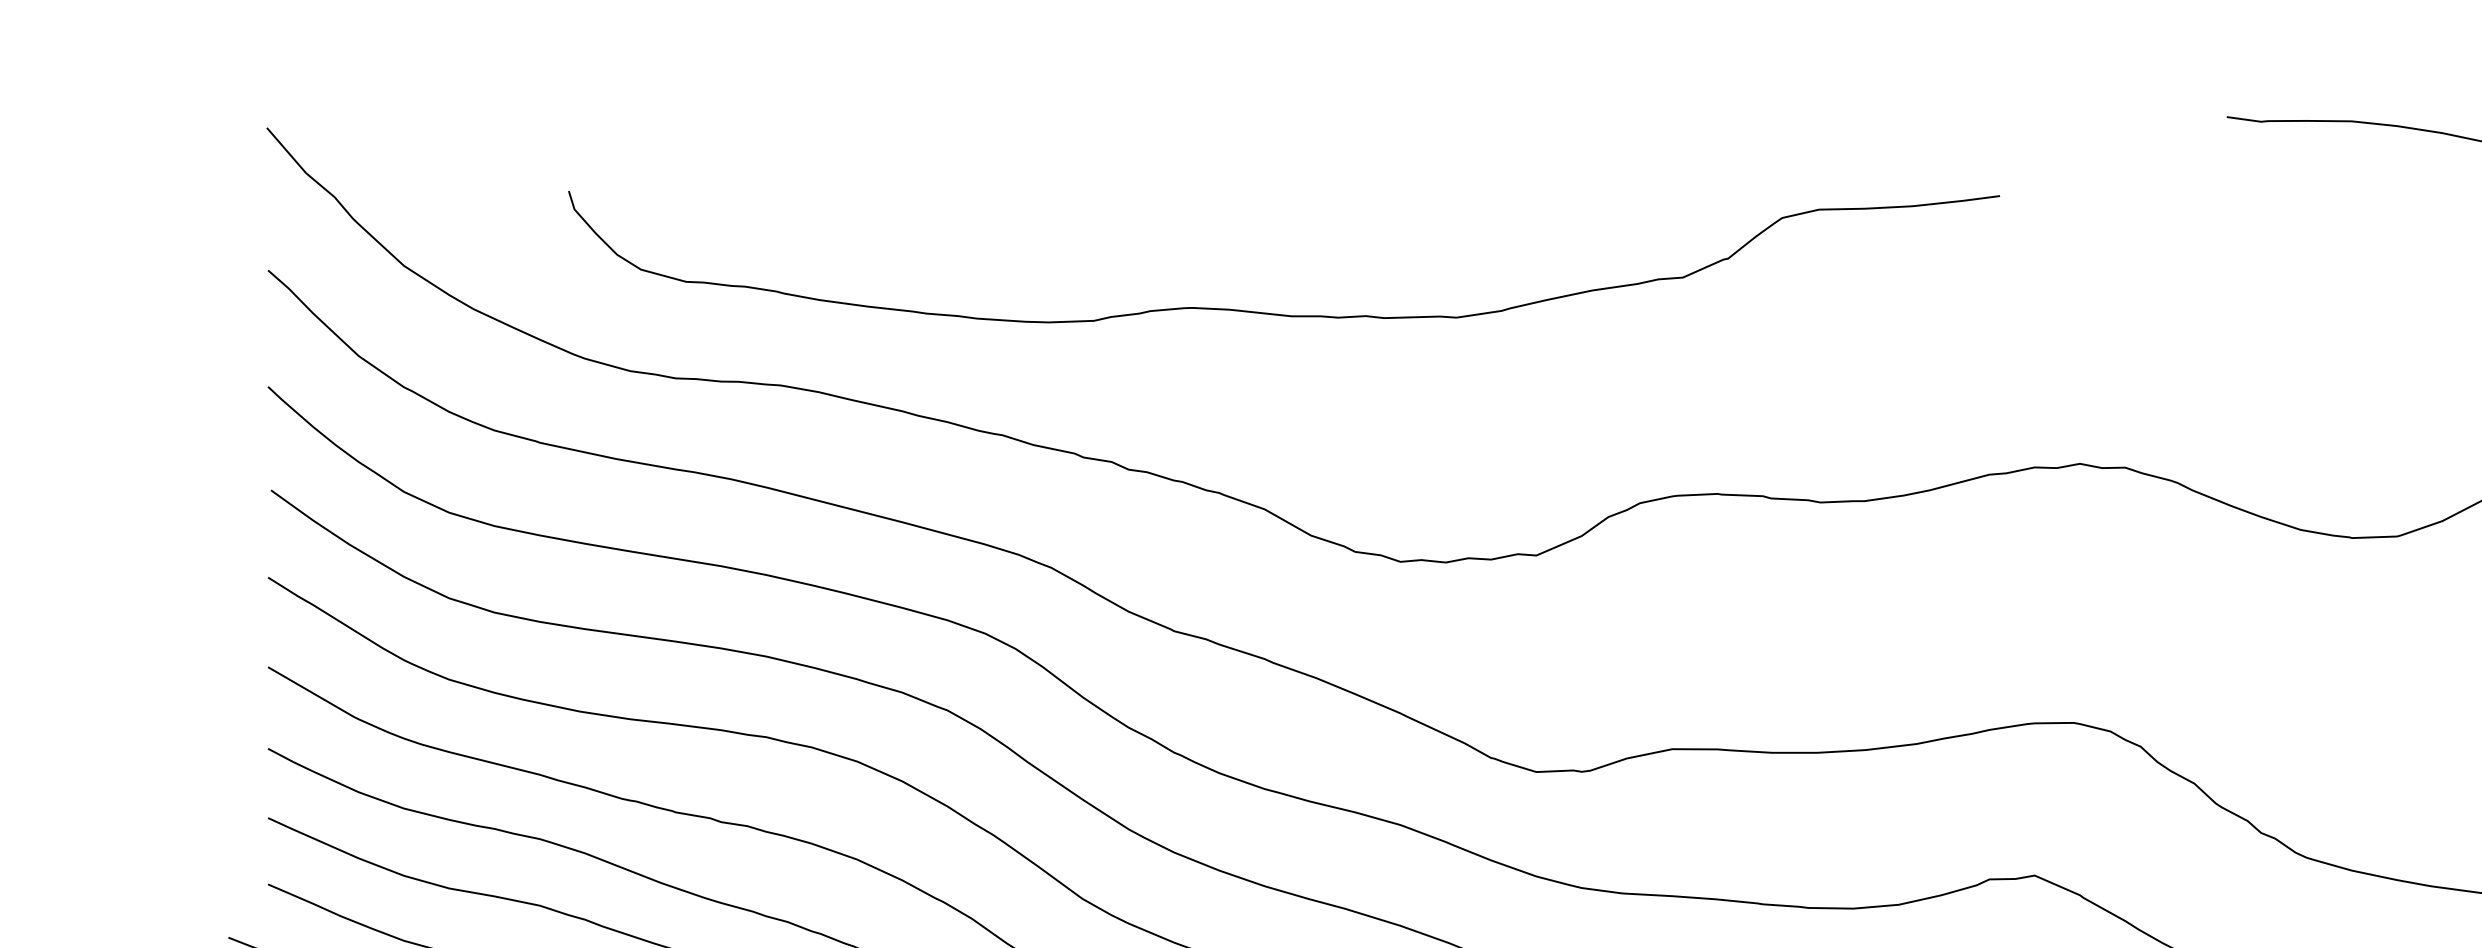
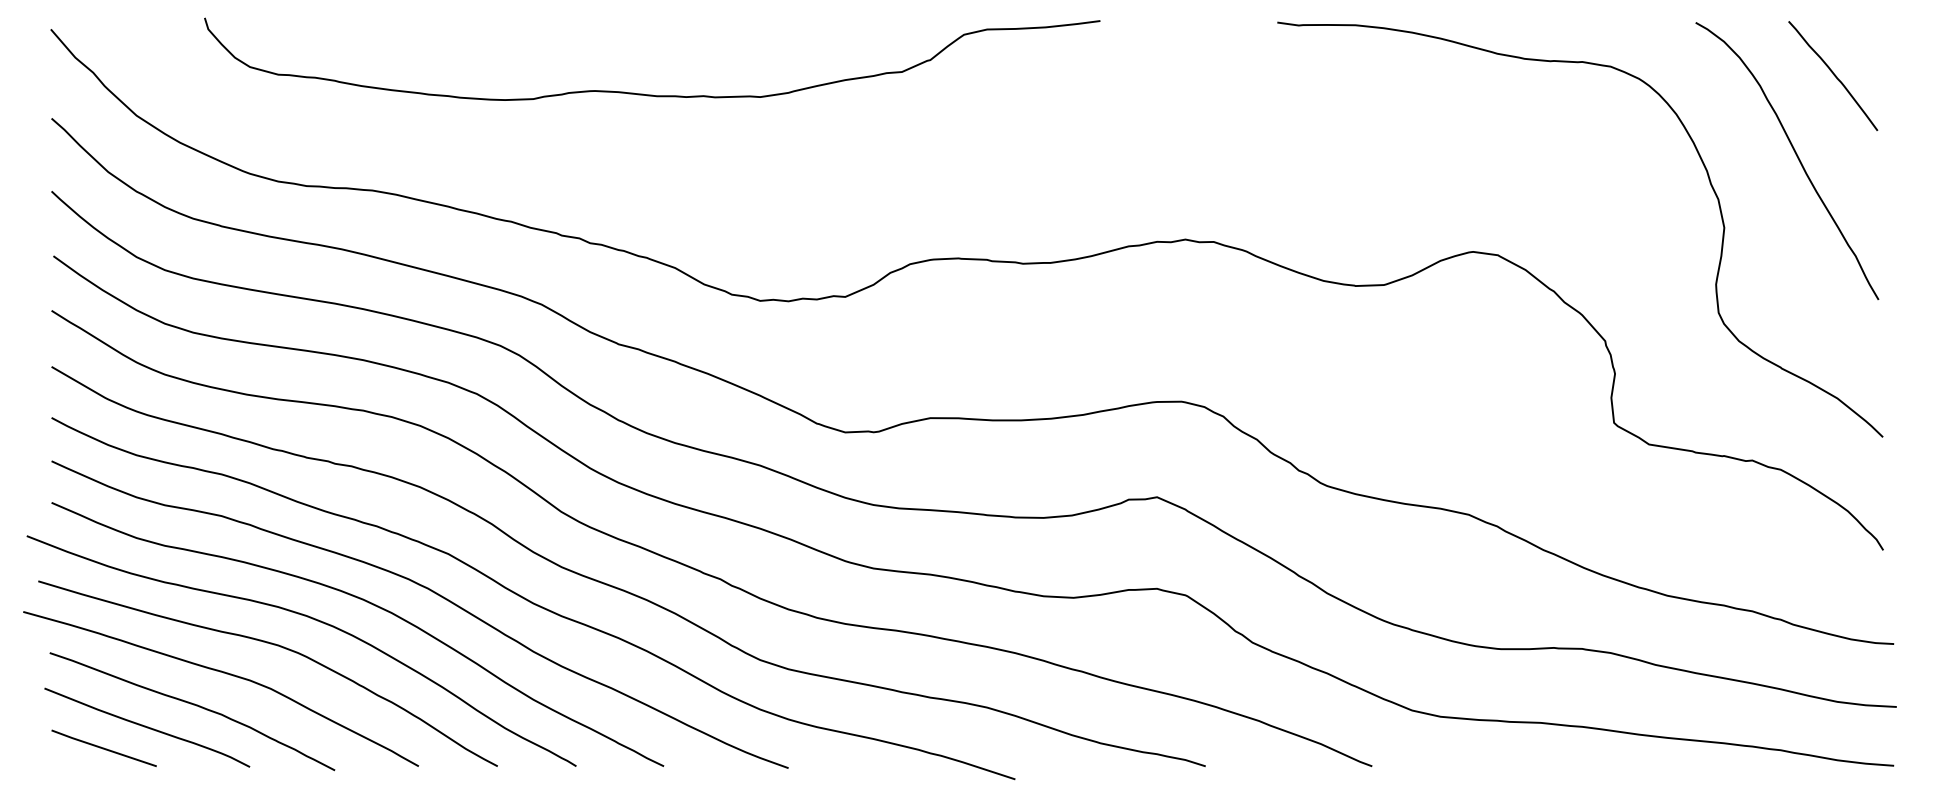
curve: (1284, 313) -> (652, 94), moved

